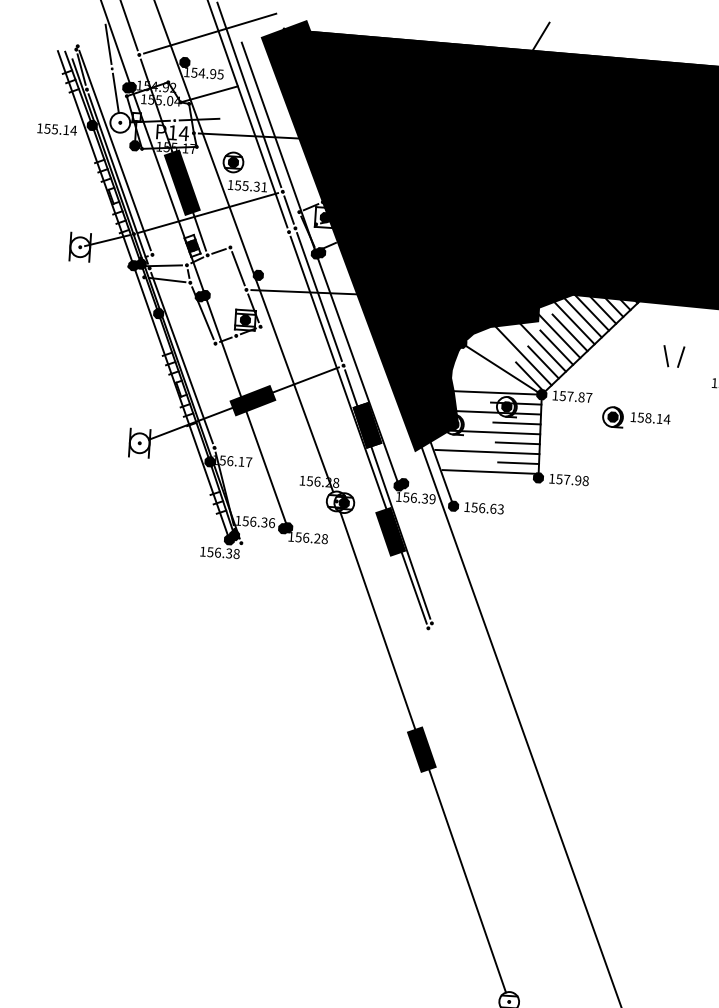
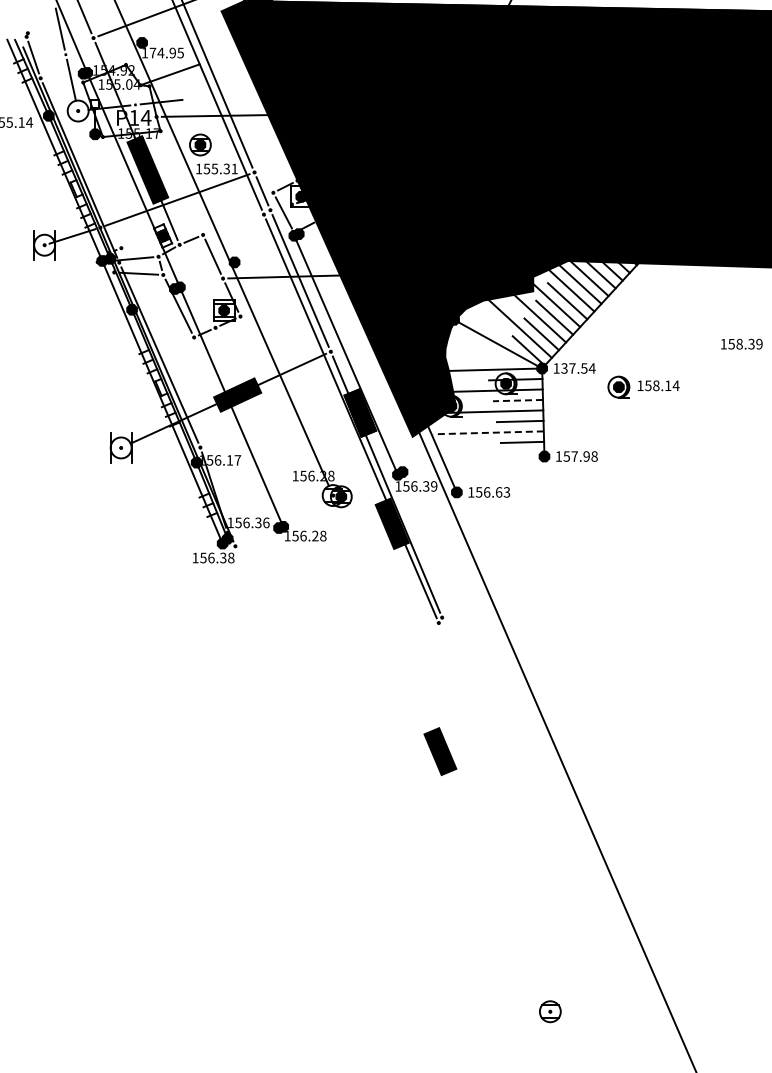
text: (194, 72) -> (152, 52), 154.95 -> 174.95
line: (279, 147) -> (247, 126), removed
line: (114, 150) -> (74, 140), removed
part: (667, 357) -> (672, 320), removed
text: (576, 396) -> (578, 368), 157.87 -> 137.54
line: (517, 423) -> (518, 400), solid -> dashed
line: (487, 451) -> (488, 432), solid -> dashed
line: (490, 471) -> (493, 453), removed
line: (422, 751) -> (441, 753), removed

